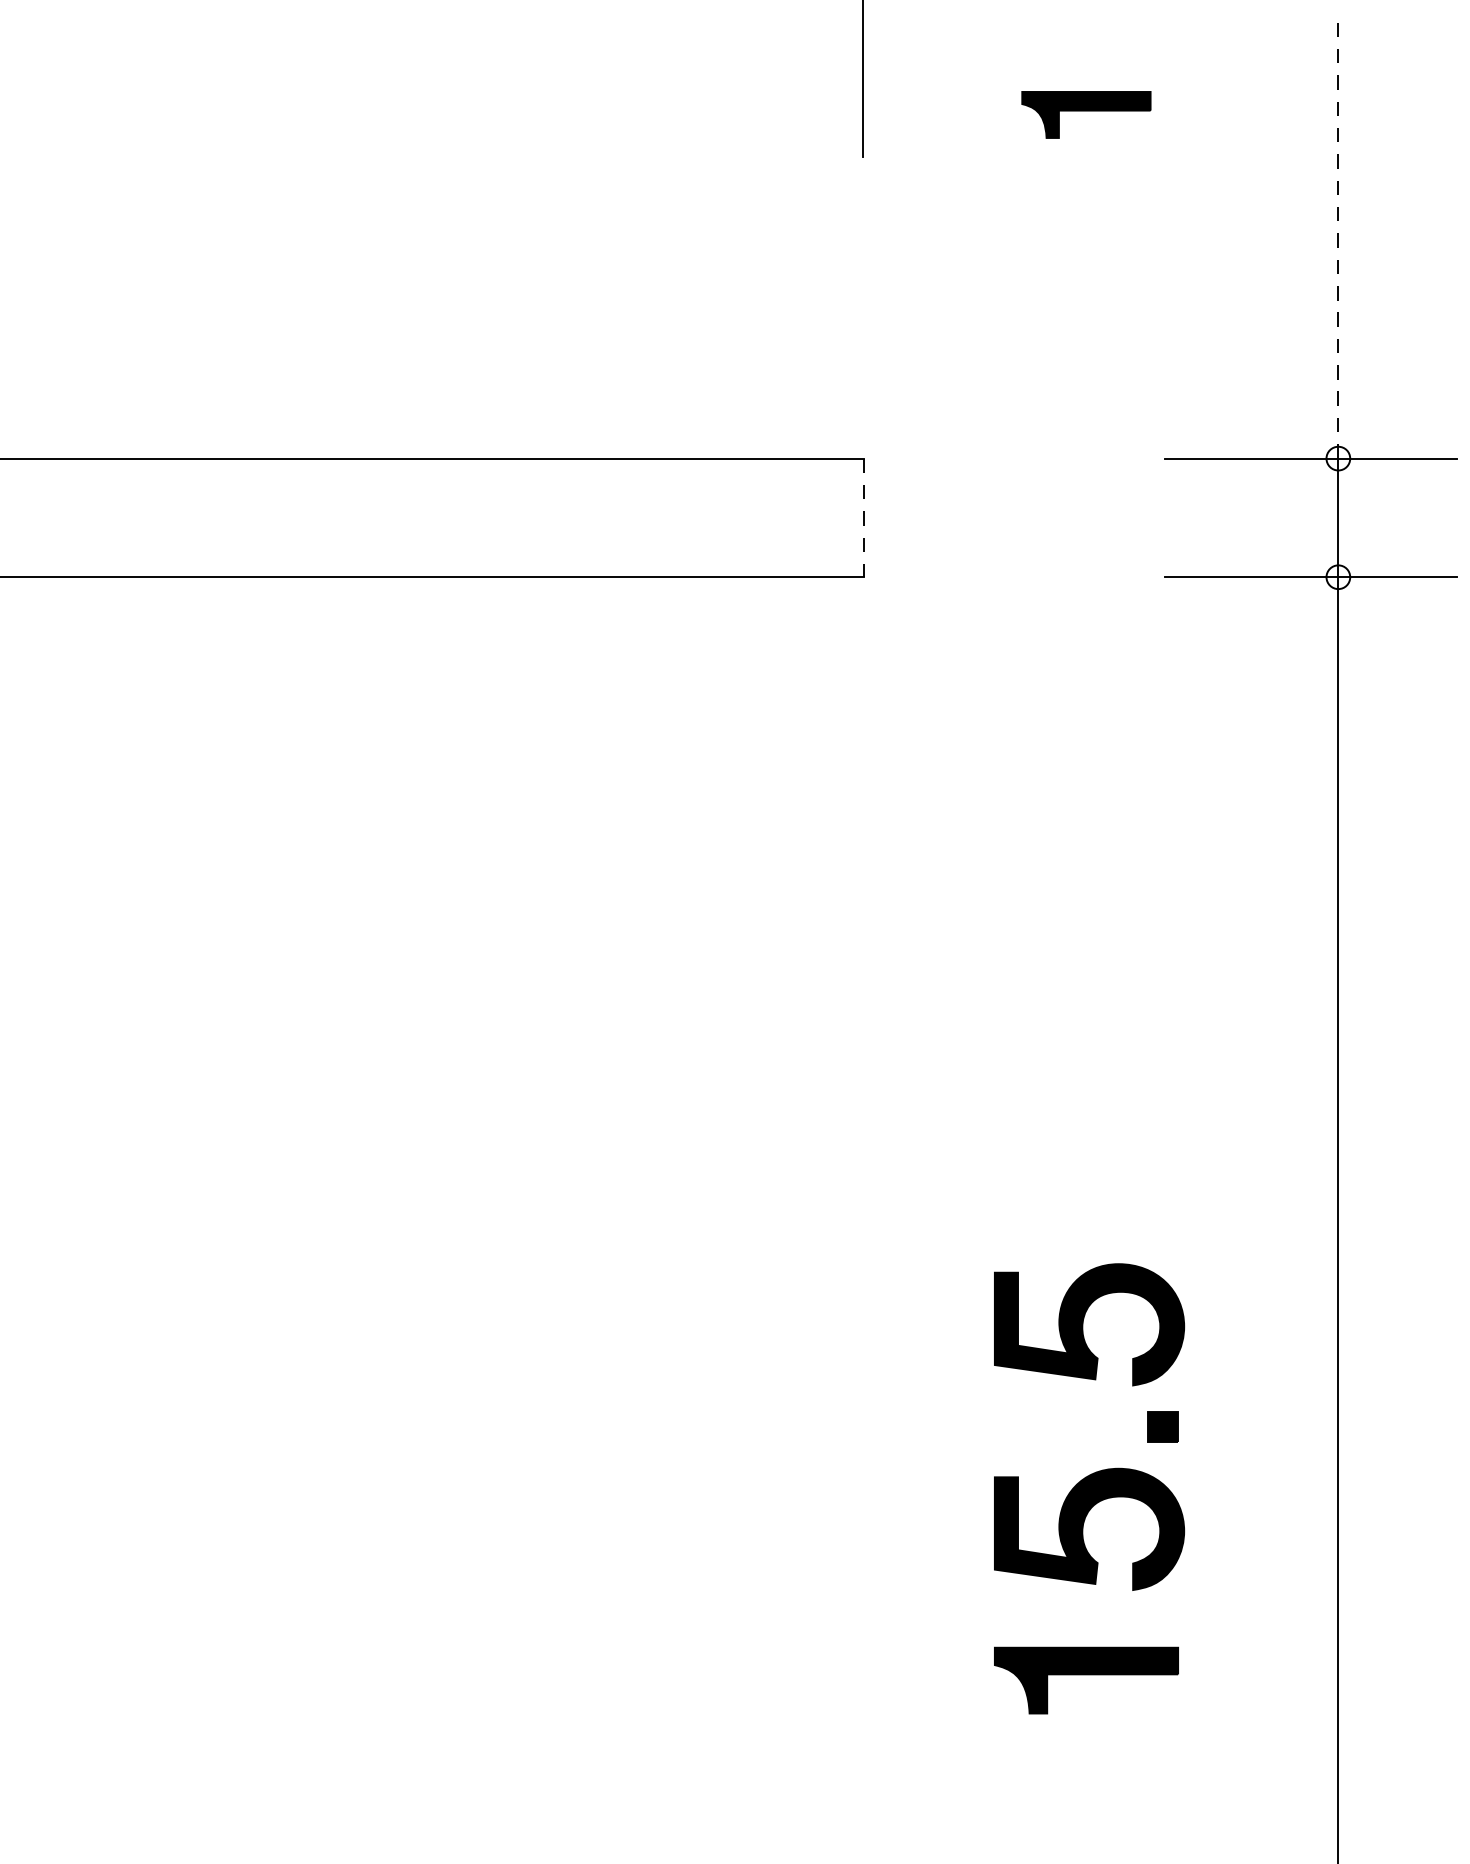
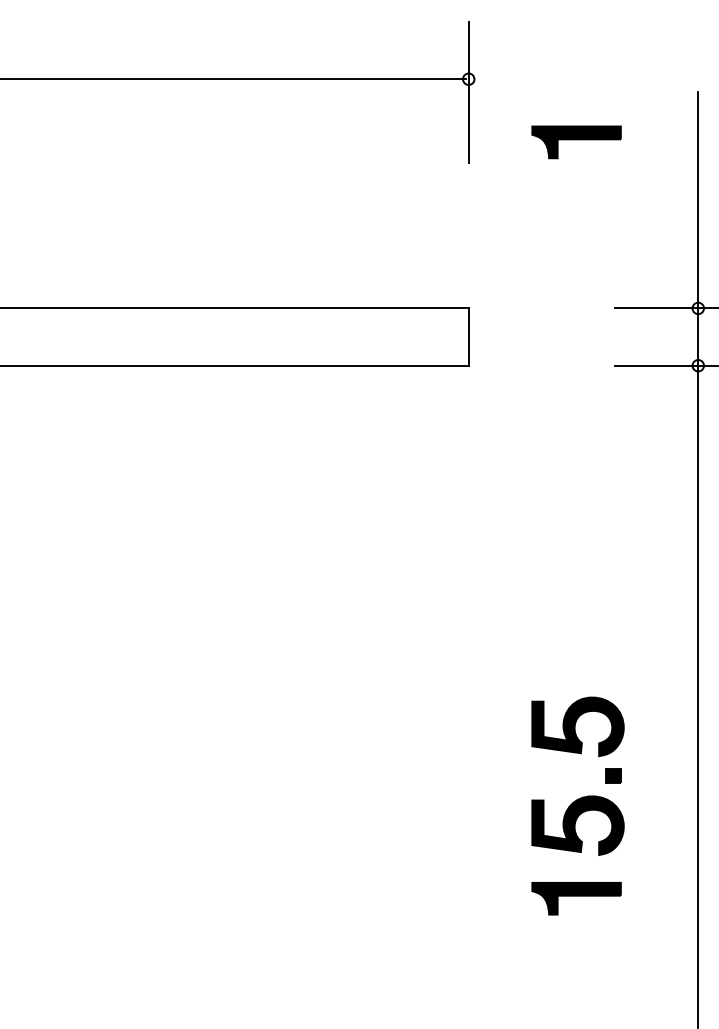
part: (1086, 115) -> (576, 142), size x1.43
line: (1338, 233) -> (698, 199), dashed -> solid
line: (864, 518) -> (469, 337), dashed -> solid

